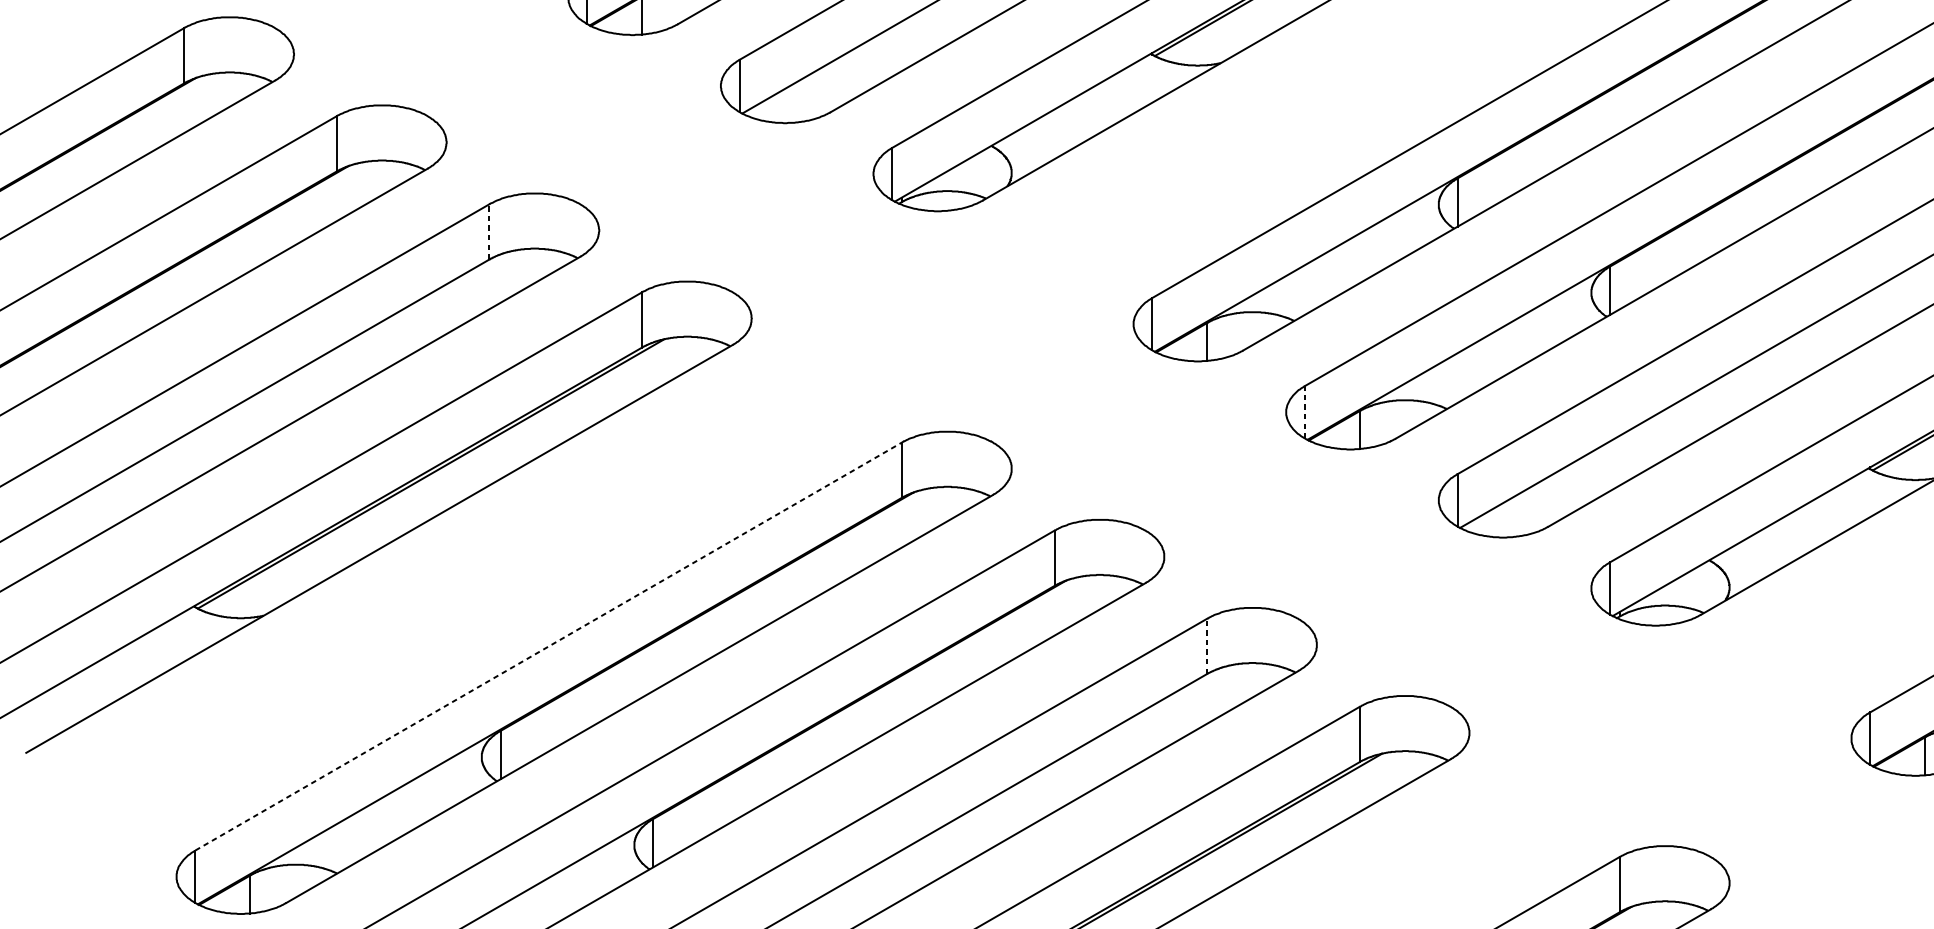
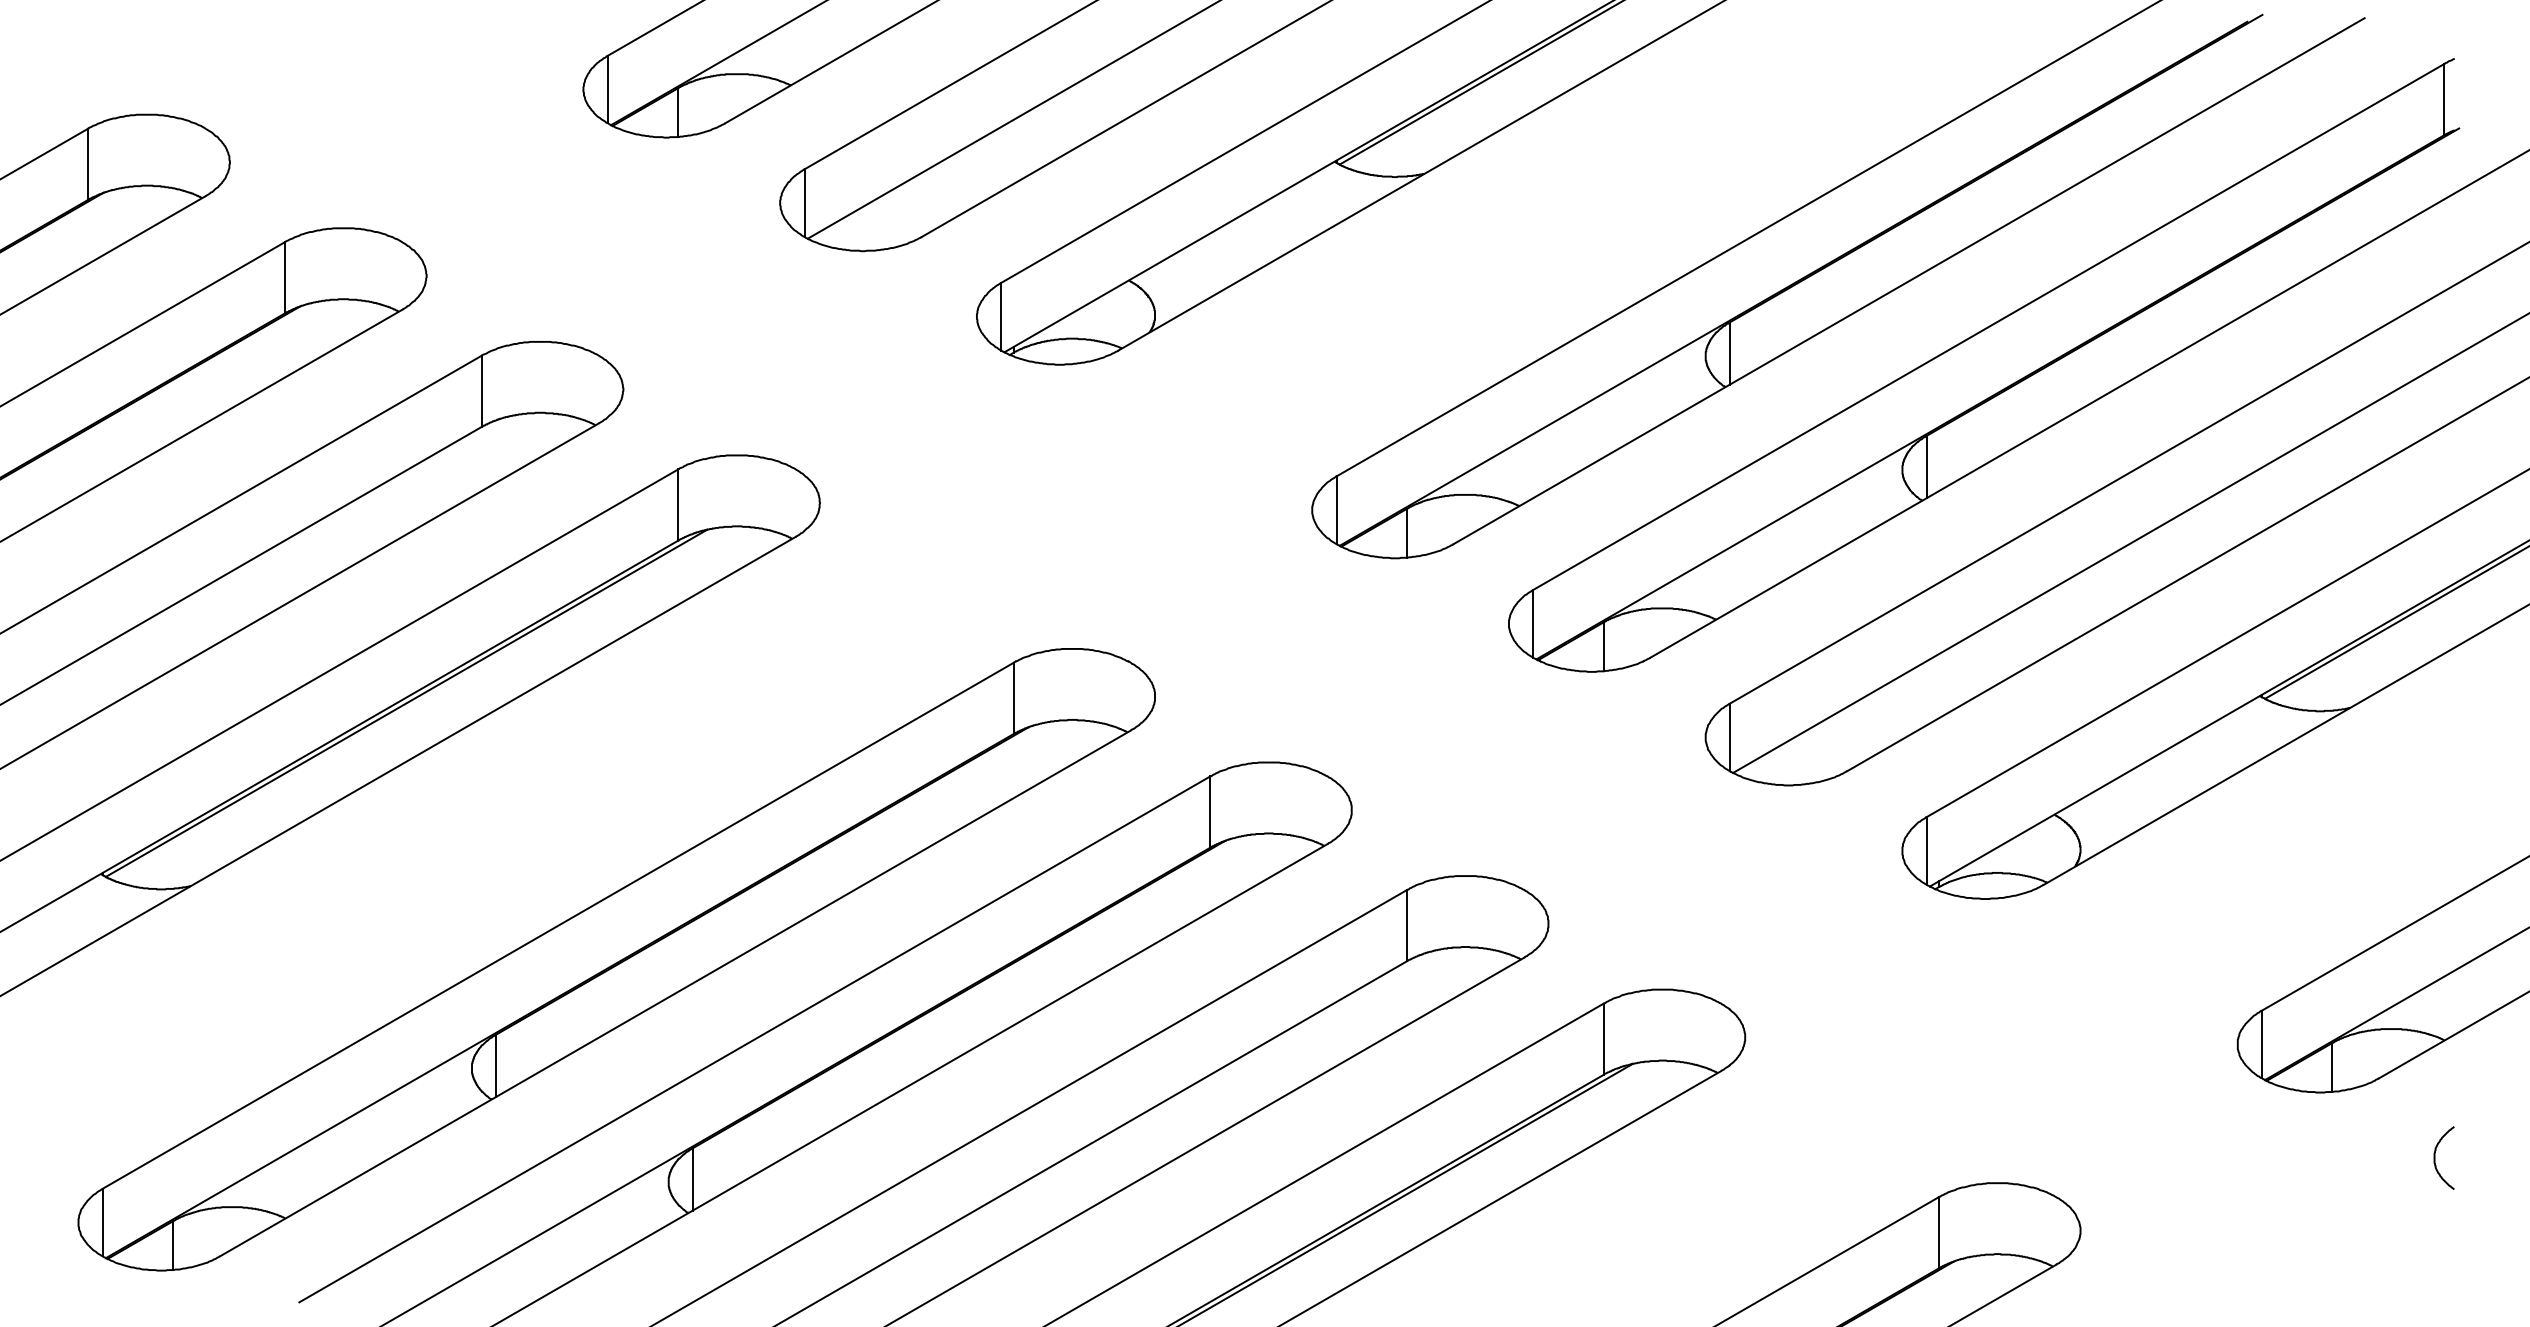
line: (489, 232) -> (481, 391), dashed -> solid
line: (1305, 412) -> (1533, 623), dashed -> solid
line: (548, 646) -> (558, 925), dashed -> solid
line: (1207, 646) -> (1407, 925), dashed -> solid

